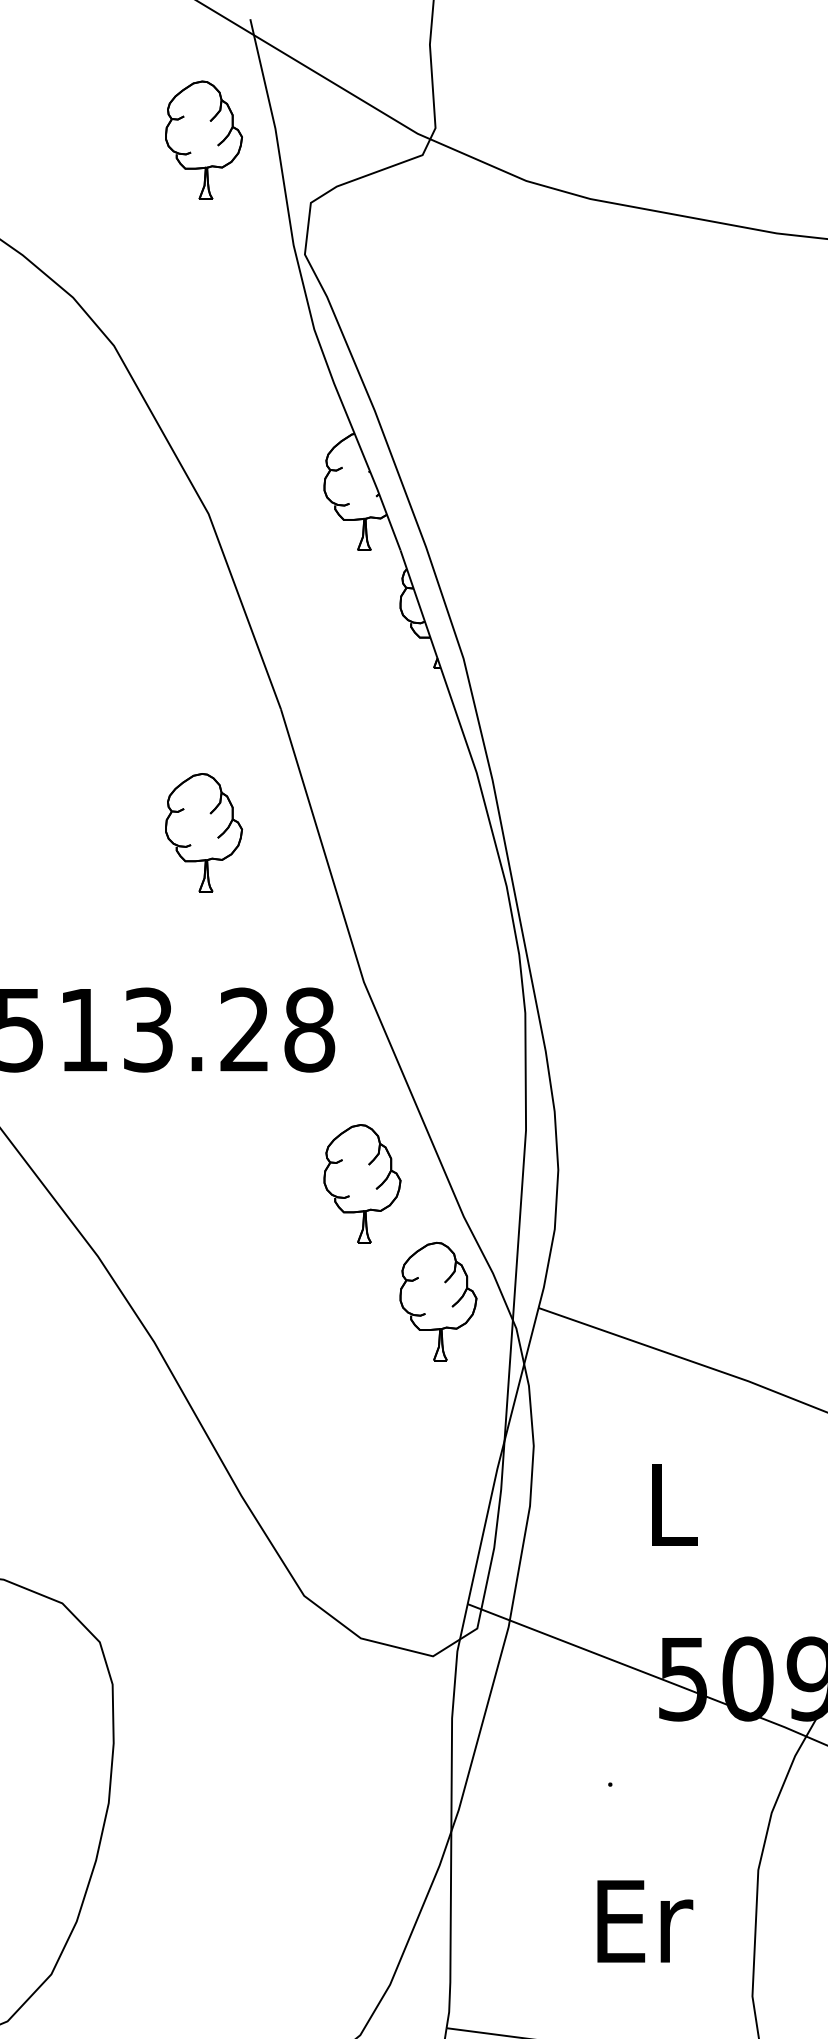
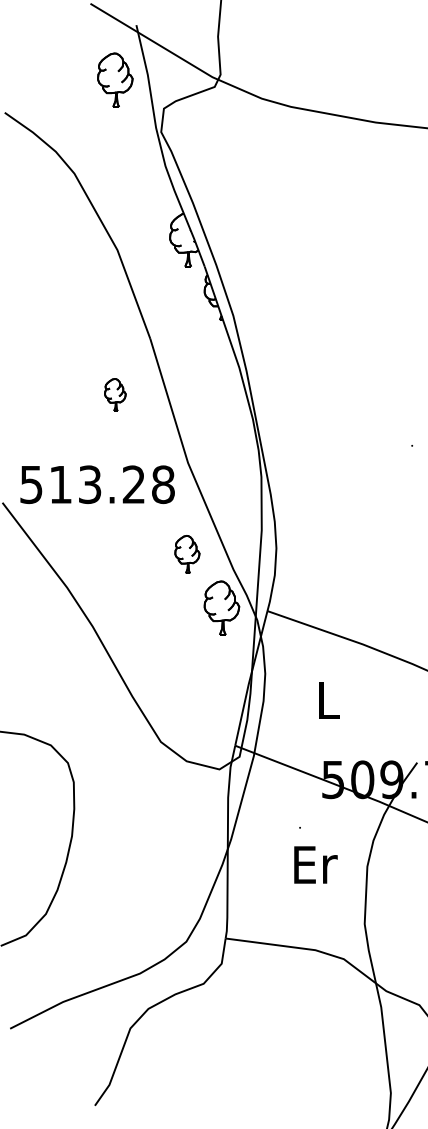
part: (204, 831) -> (115, 394), size x0.6
part: (362, 1183) -> (187, 554), size x0.7
text: (644, 1920) -> (315, 864), moved

